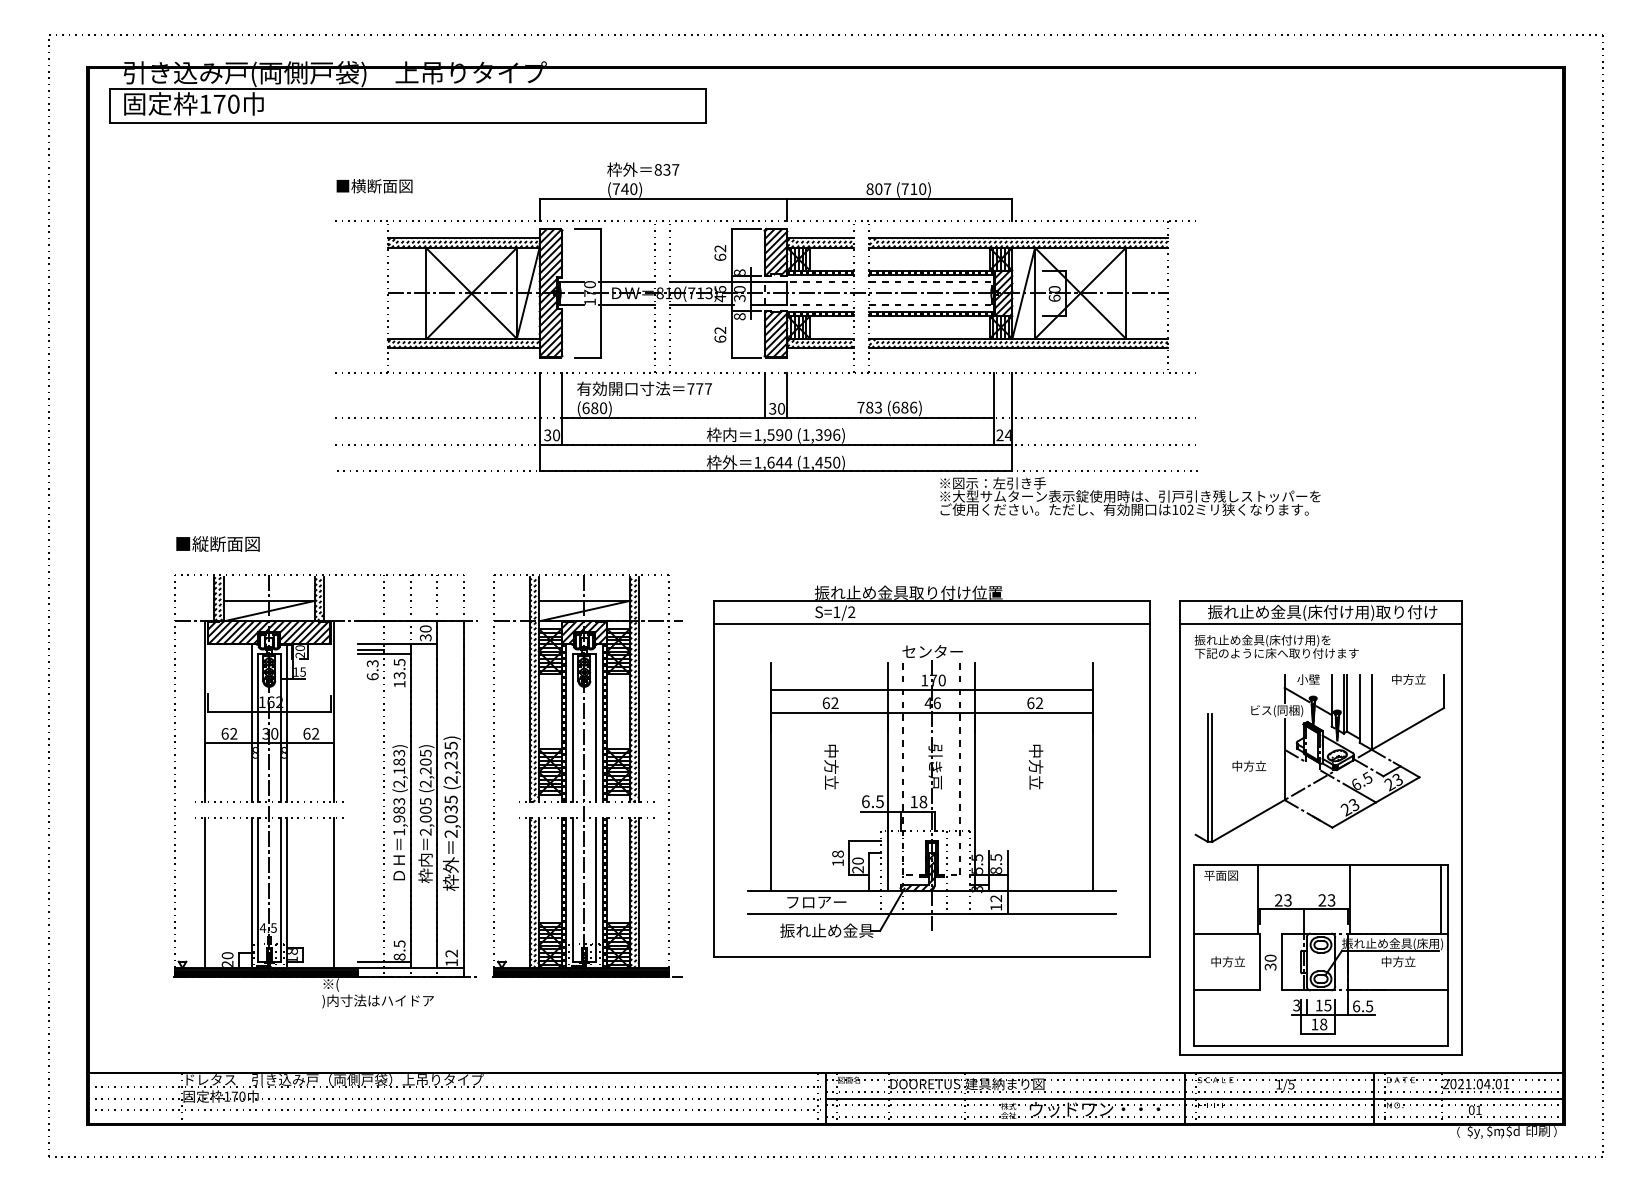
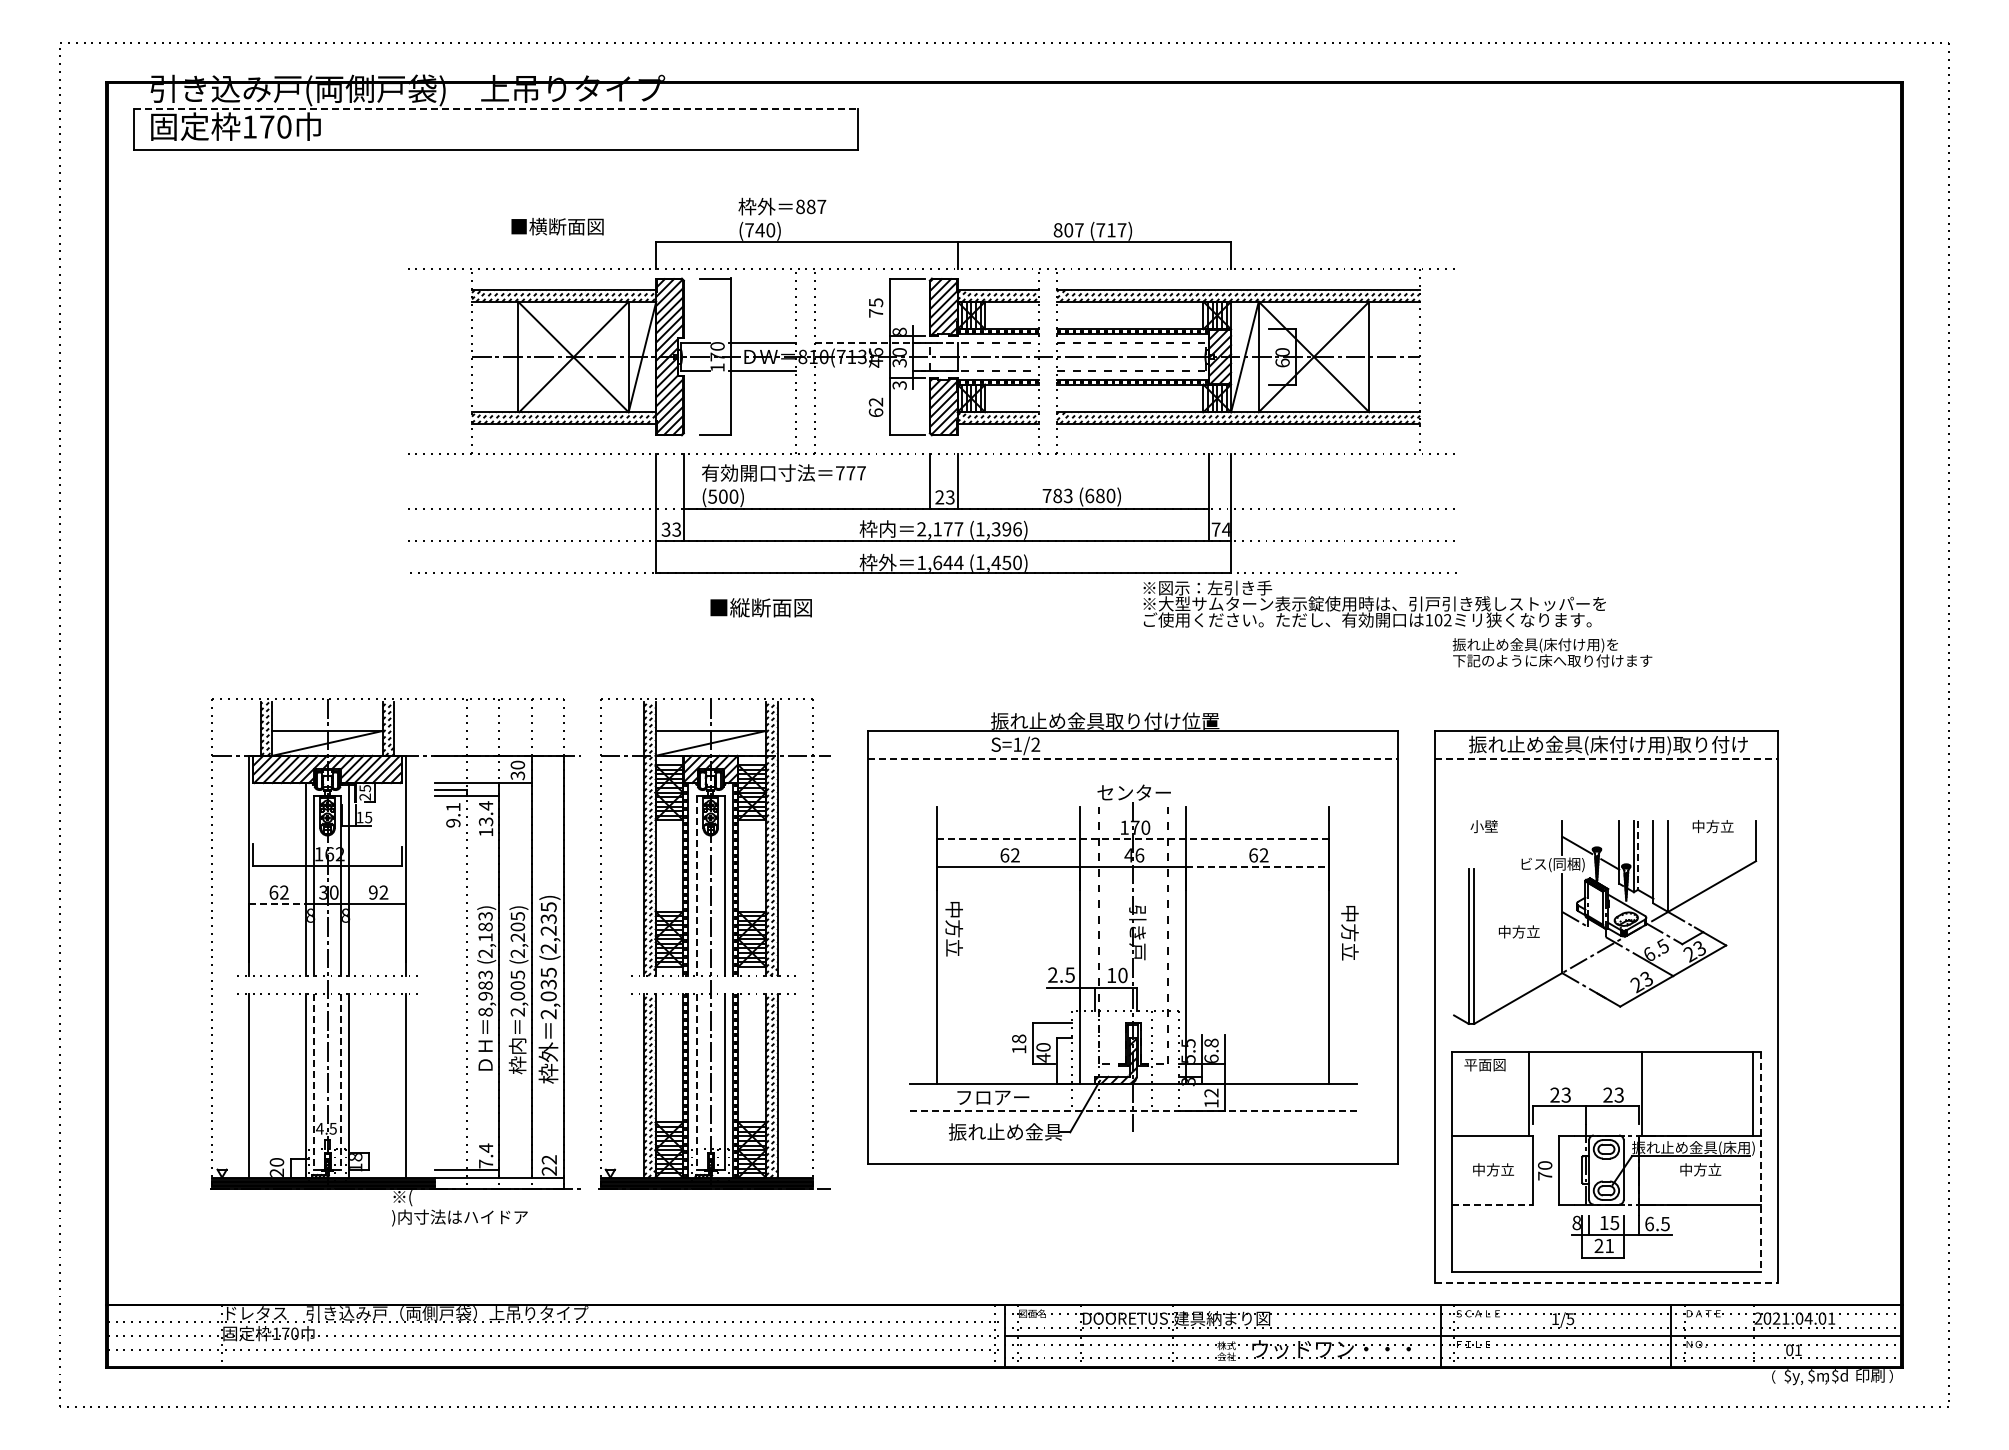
line: (408, 88) -> (496, 108), solid -> dashed
text: (666, 169) -> (810, 206), 837 -> 887
text: (374, 186) -> (557, 226), moved
text: (922, 189) -> (1121, 230), (710) -> (717)
text: (719, 252) -> (875, 307), 62 -> 75
line: (728, 282) -> (886, 343), solid -> dashed
line: (701, 304) -> (853, 370), removed
text: (739, 316) -> (899, 385), 8 -> 3
text: (913, 407) -> (1110, 495), (686) -> (680)
text: (589, 408) -> (717, 496), (680) -> (500)
text: (776, 408) -> (944, 497), 30 -> 23
text: (556, 435) -> (676, 529), 30 -> 33
text: (773, 435) -> (940, 529), 1,590 -> 2,177
text: (999, 435) -> (1215, 529), 24 -> 74
text: (217, 543) -> (760, 607), moved
line: (932, 623) -> (1133, 758), solid -> dashed
line: (1321, 623) -> (1606, 758), solid -> dashed
text: (1276, 646) -> (1552, 652), moved
text: (299, 648) -> (364, 788), 20 -> 25
text: (399, 662) -> (486, 805), 13.5 -> 13.4
text: (372, 670) -> (453, 815), 6.3 -> 9.1
text: (1307, 679) -> (1483, 826), moved
line: (932, 690) -> (1133, 839), solid -> dashed
line: (1347, 703) -> (1638, 855), solid -> dashed
line: (1034, 712) -> (1258, 866), solid -> dashed
line: (572, 728) -> (696, 886), solid -> dashed
text: (307, 733) -> (373, 892), 62 -> 92
line: (228, 743) -> (277, 904), solid -> dashed
text: (830, 767) -> (953, 929), moved
text: (1035, 767) -> (1349, 933), moved
text: (865, 801) -> (1052, 974), 6.5 -> 2.5
text: (923, 802) -> (1122, 975), 18 -> 10
text: (399, 831) -> (485, 1011), 1,983 -> 8,983
text: (996, 863) -> (1211, 1050), 8.5 -> 6.8
text: (858, 869) -> (1043, 1057), 20 -> 40
line: (257, 890) -> (313, 1082), solid -> dashed
line: (280, 890) -> (341, 1082), solid -> dashed
line: (572, 890) -> (696, 1082), solid -> dashed
line: (932, 913) -> (1133, 1111), solid -> dashed
text: (399, 950) -> (486, 1155), 8.5 -> 7.4
line: (1447, 954) -> (1760, 1161), solid -> dashed
text: (450, 962) -> (548, 1170), 12 -> 22
text: (1270, 966) -> (1545, 1175), 30 -> 70
line: (1227, 990) -> (1492, 1204), solid -> dashed
text: (1296, 1005) -> (1576, 1222), 3 -> 8
text: (1319, 1024) -> (1604, 1245), 18 -> 21
line: (1321, 1054) -> (1606, 1282), solid -> dashed

